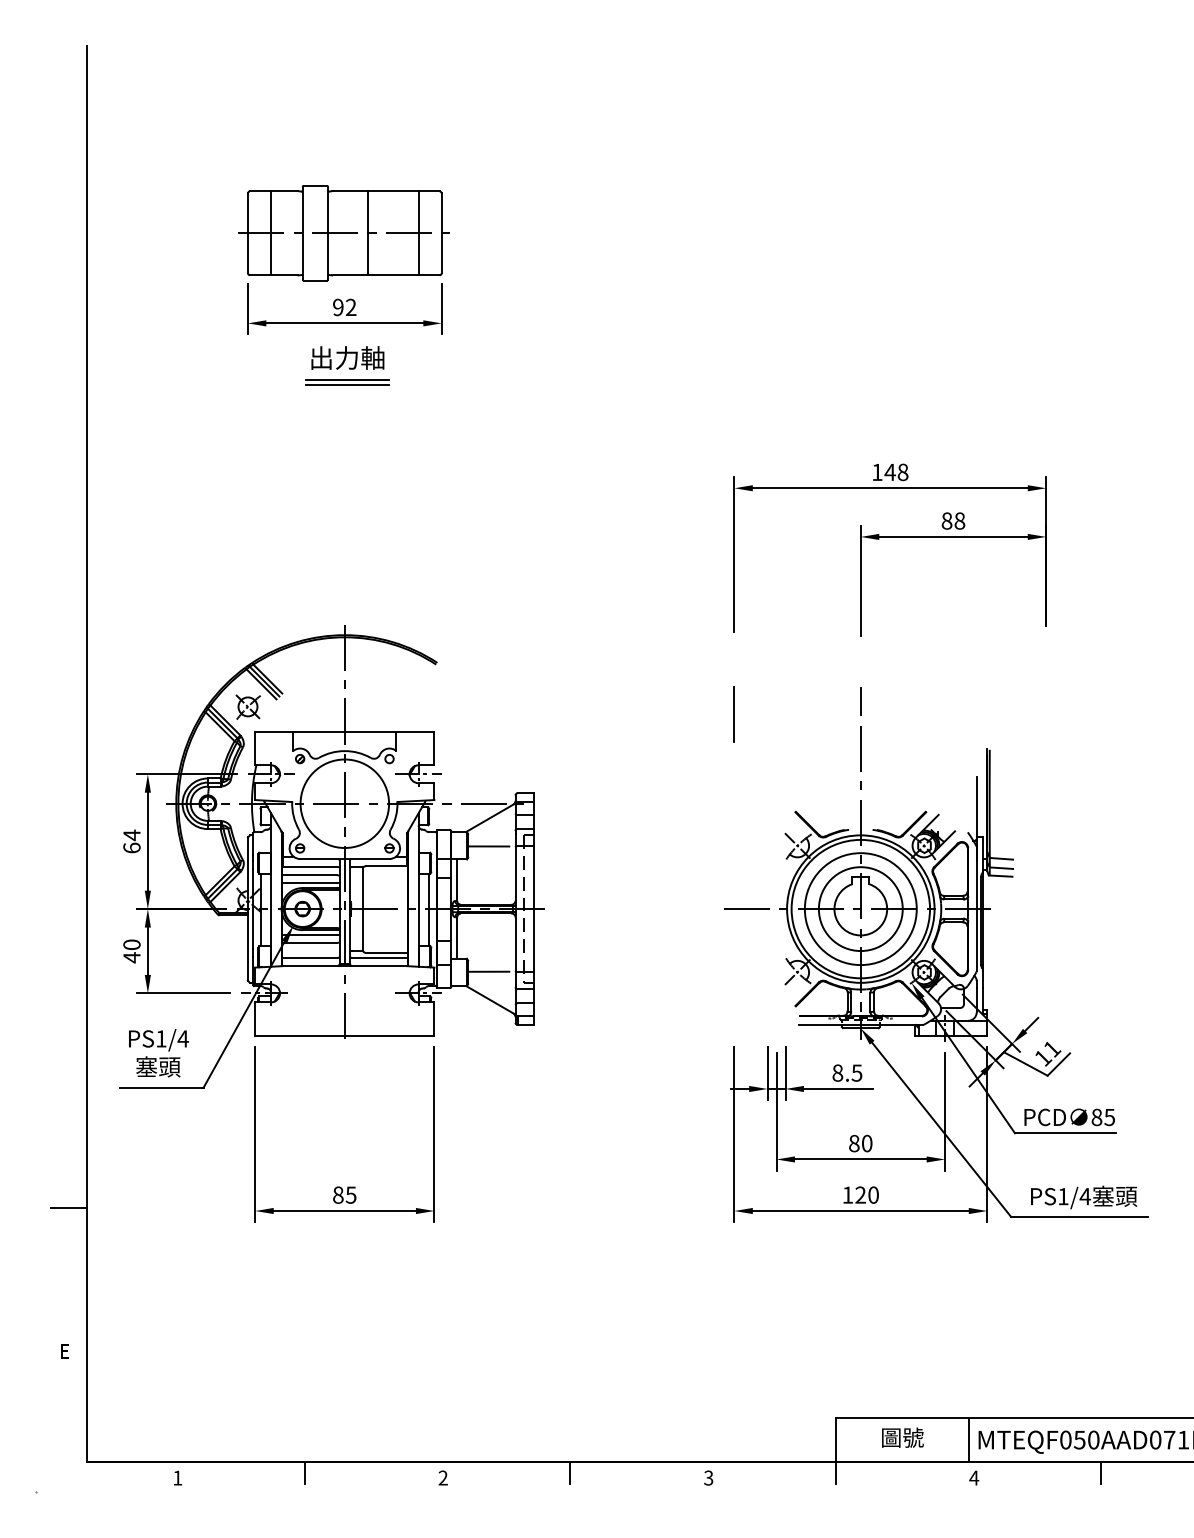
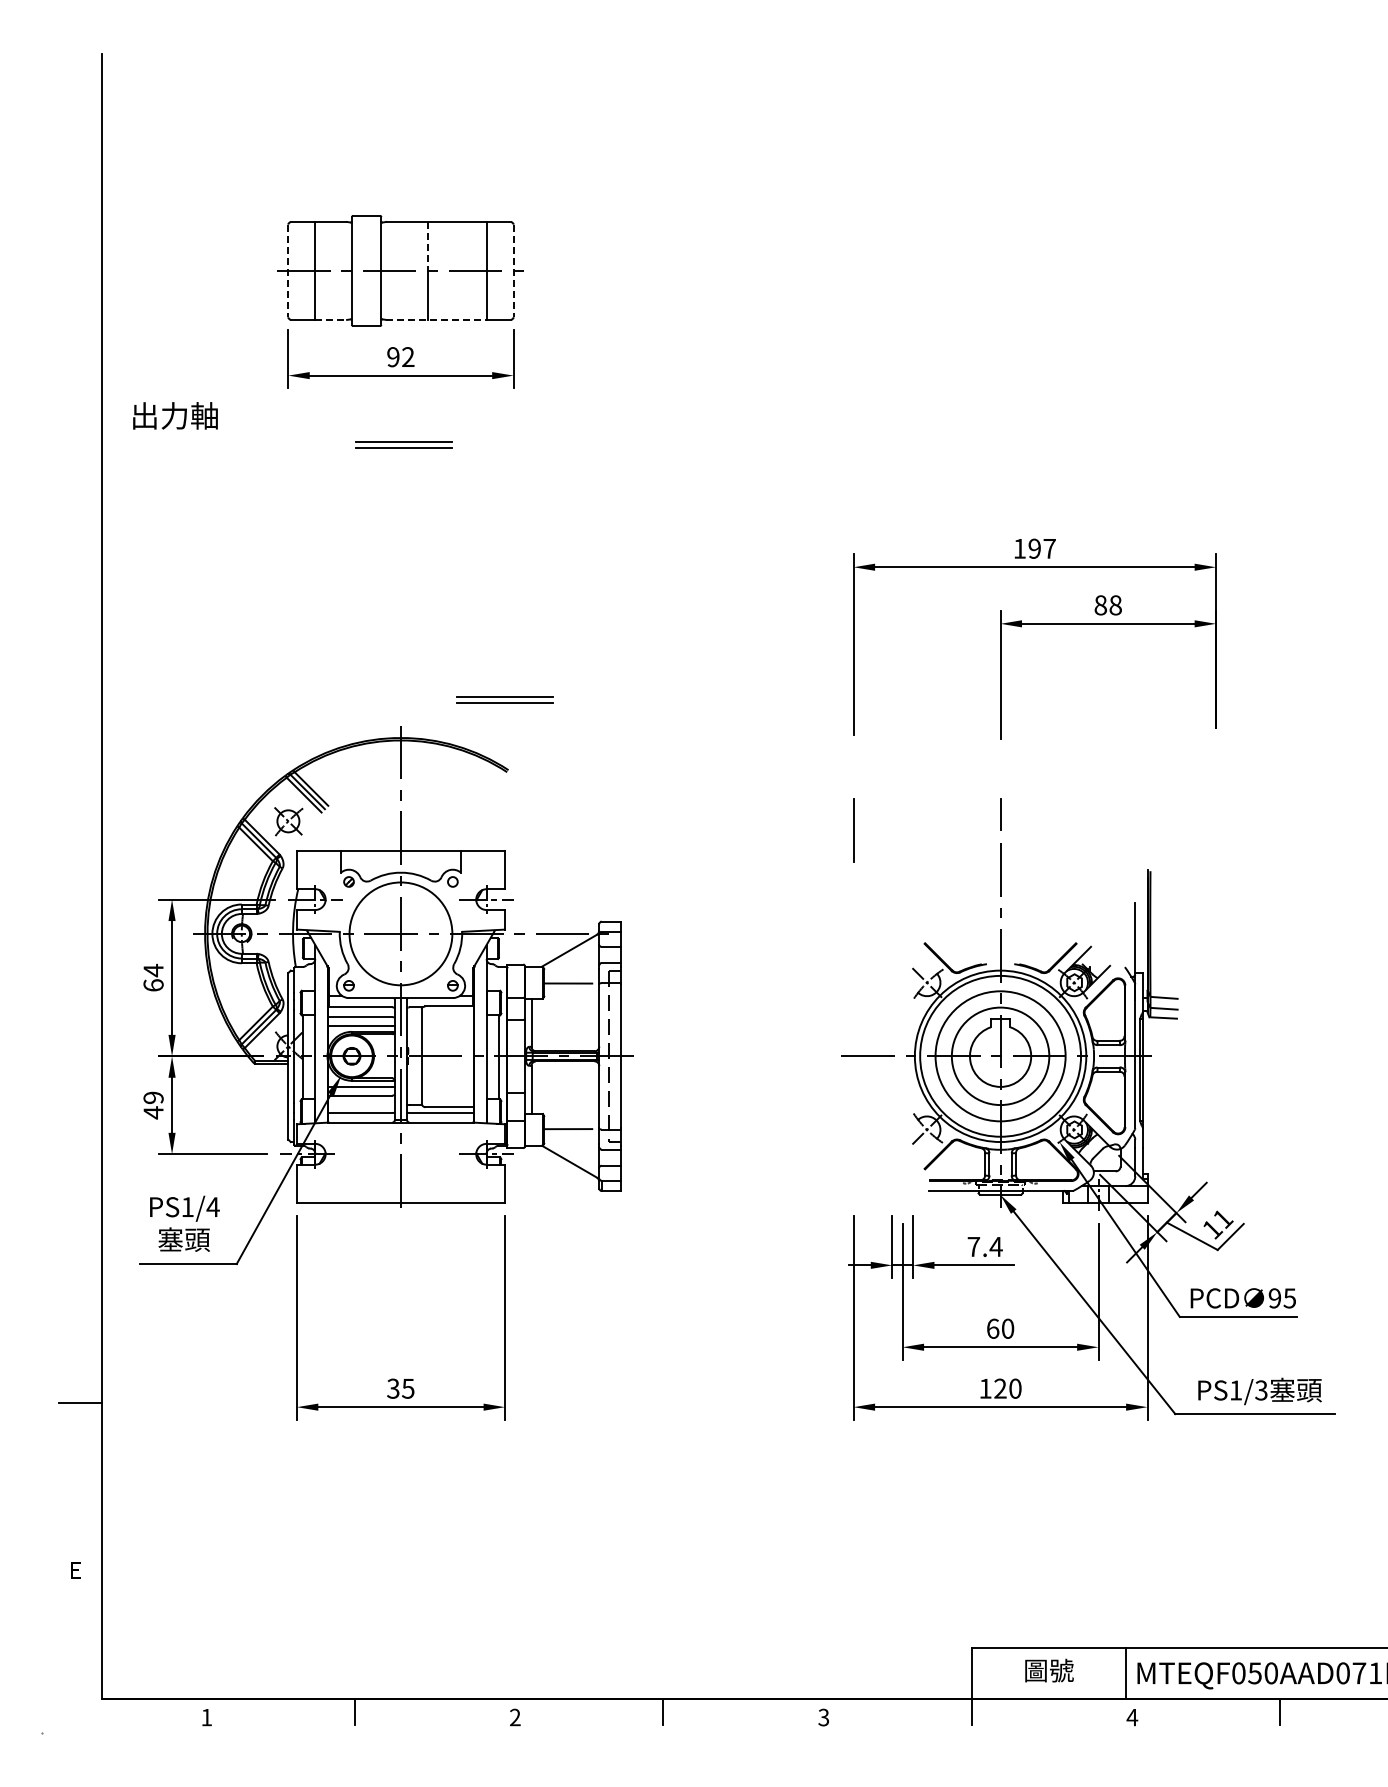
line: (367, 212) -> (427, 246), solid -> dashed
line: (248, 233) -> (288, 271), solid -> dashed
line: (441, 233) -> (513, 271), solid -> dashed
line: (285, 275) -> (331, 319), solid -> dashed
line: (375, 275) -> (436, 319), solid -> dashed
text: (347, 357) -> (175, 415), moved
text: (896, 472) -> (1041, 548), 148 -> 197
part: (433, 602) -> (504, 699), added
text: (131, 944) -> (153, 1097), 40 -> 49
text: (846, 1072) -> (984, 1246), 8.5 -> 7.4
text: (1096, 1117) -> (1274, 1298), 85 -> 95
text: (854, 1143) -> (993, 1328), 80 -> 60
text: (338, 1194) -> (393, 1388), 85 -> 35
text: (1085, 1196) -> (1261, 1390), PS1/4 -> PS1/3

